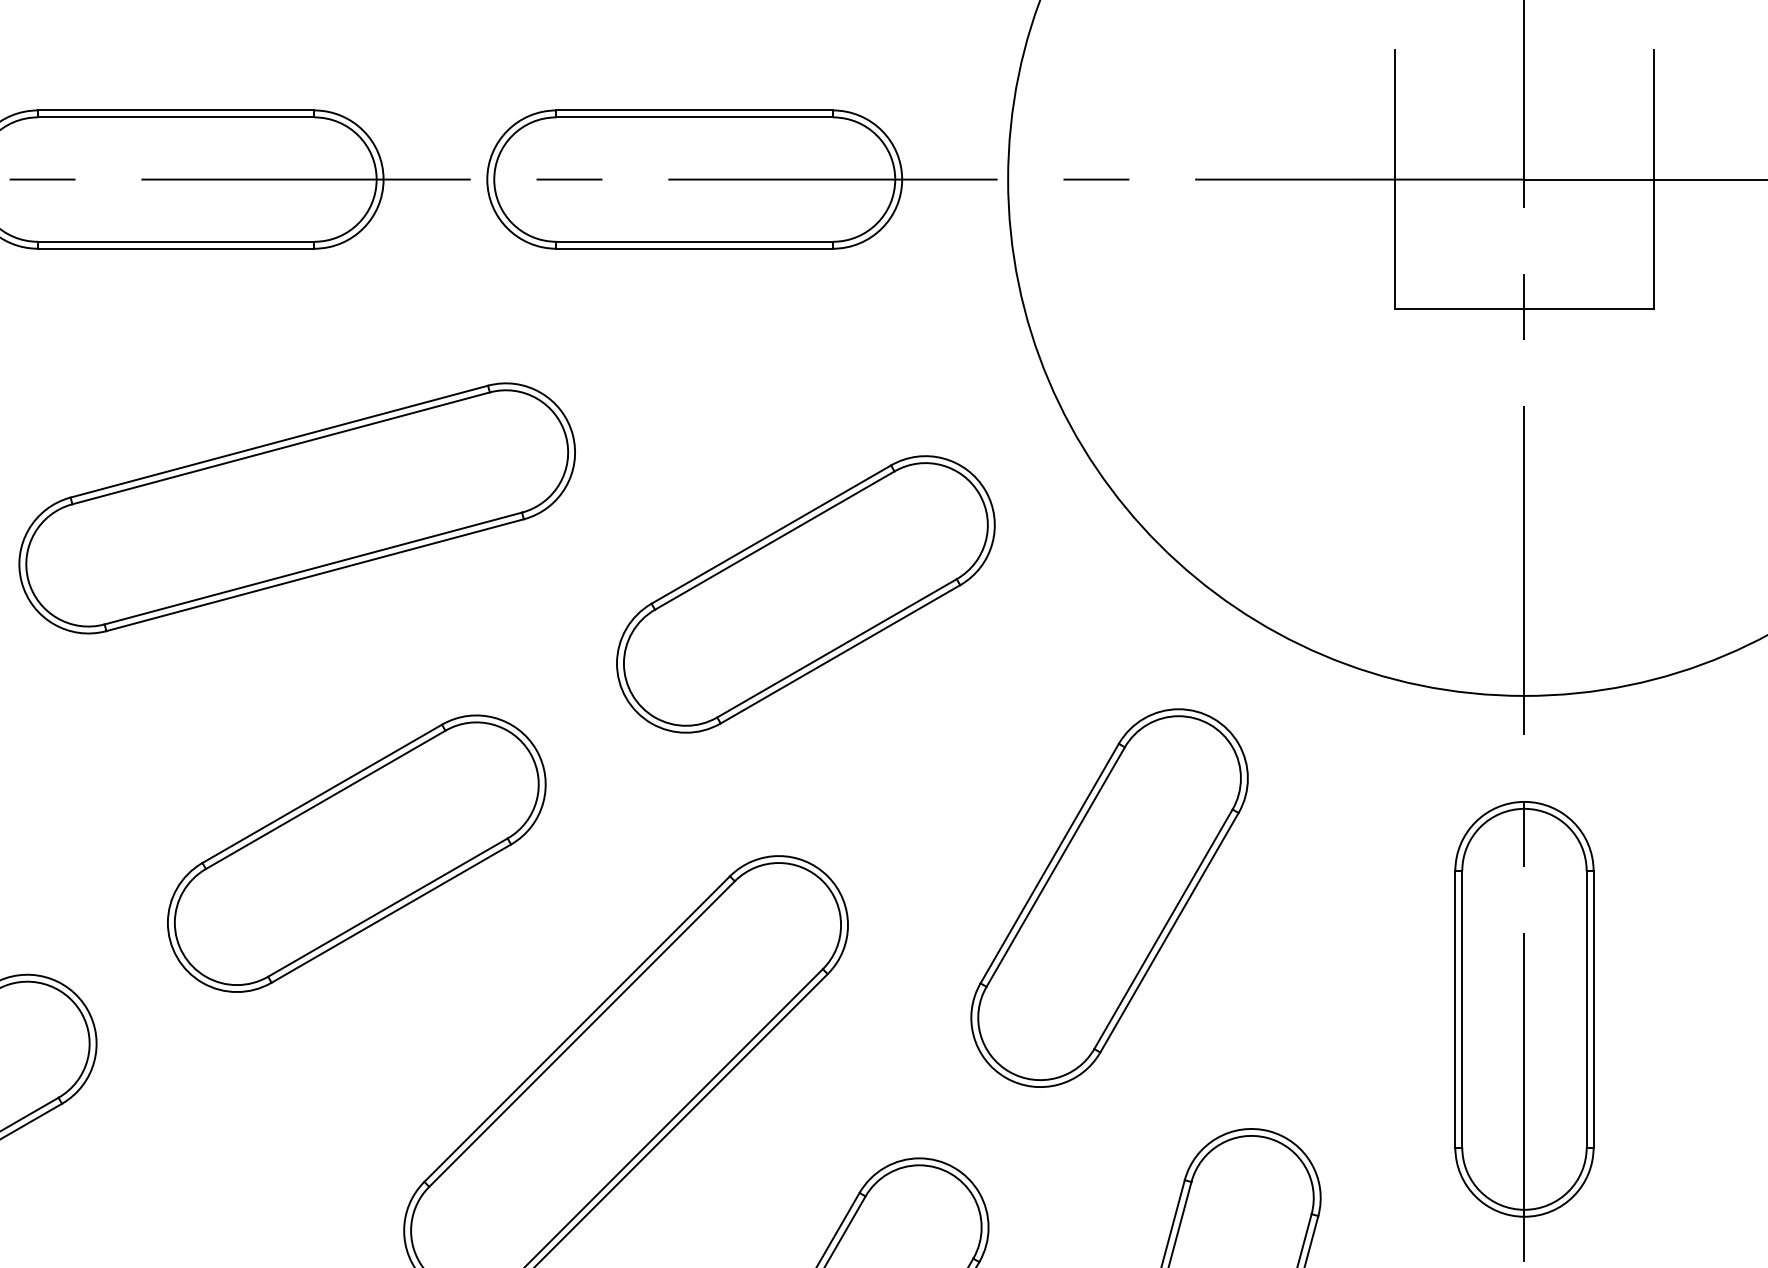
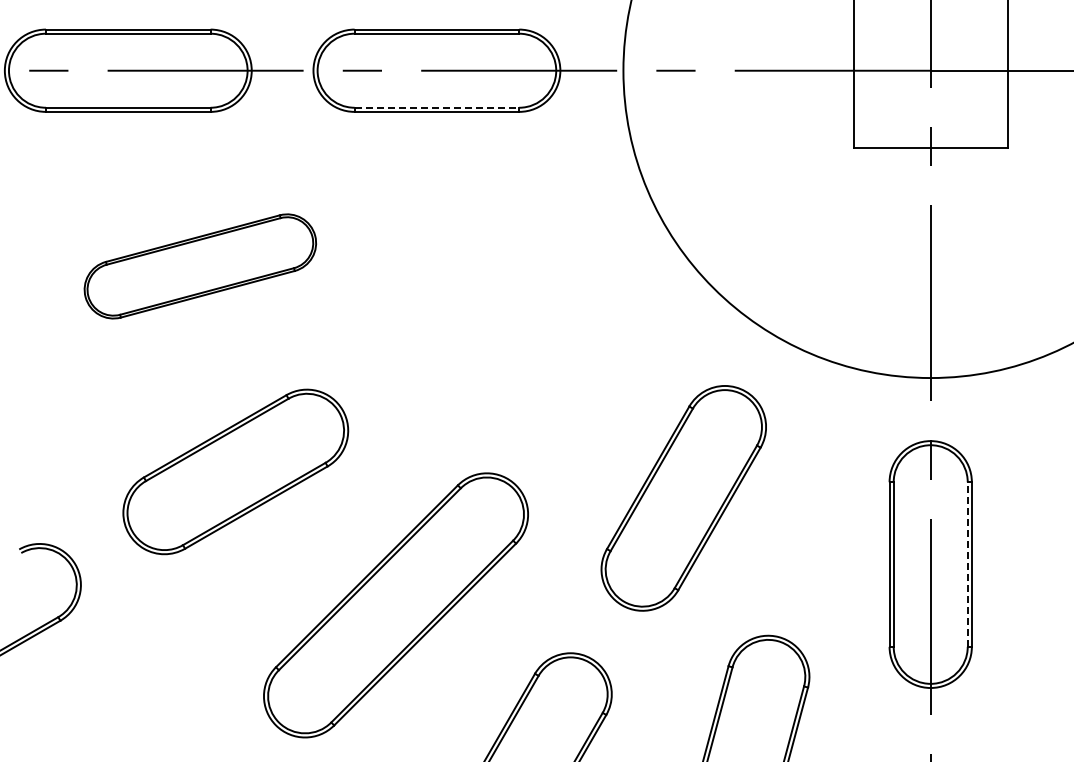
line: (695, 241) -> (437, 107), solid -> dashed
part: (297, 508) -> (200, 266), size x0.7
part: (804, 594) -> (502, 317), removed
line: (1586, 1009) -> (967, 564), solid -> dashed

